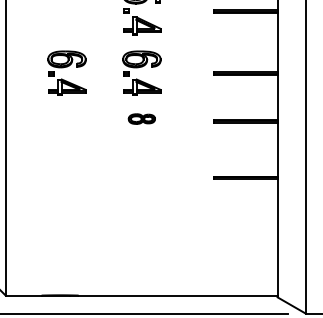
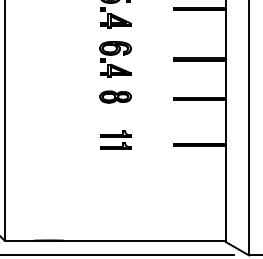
part: (66, 73) -> (54, 59), removed
part: (141, 118) -> (115, 96), size x1.43
part: (141, 171) -> (115, 139), added

